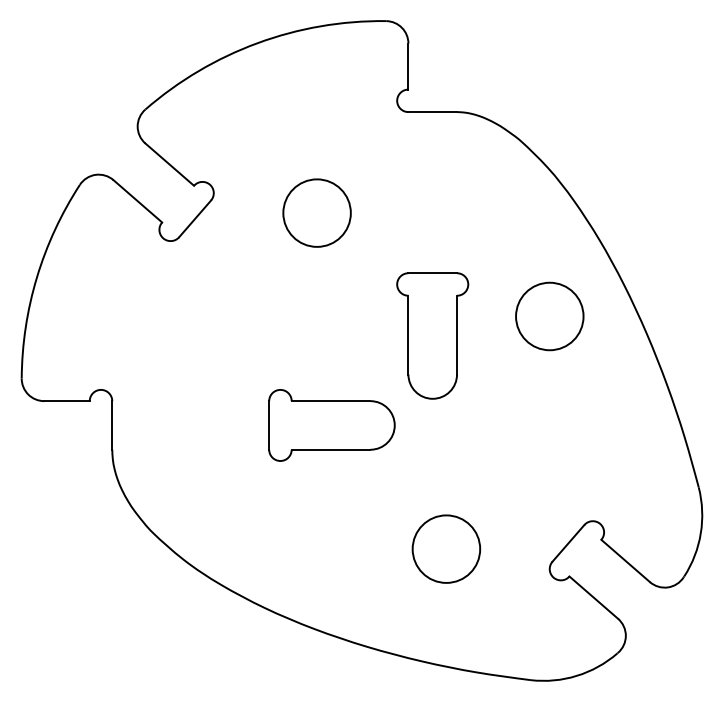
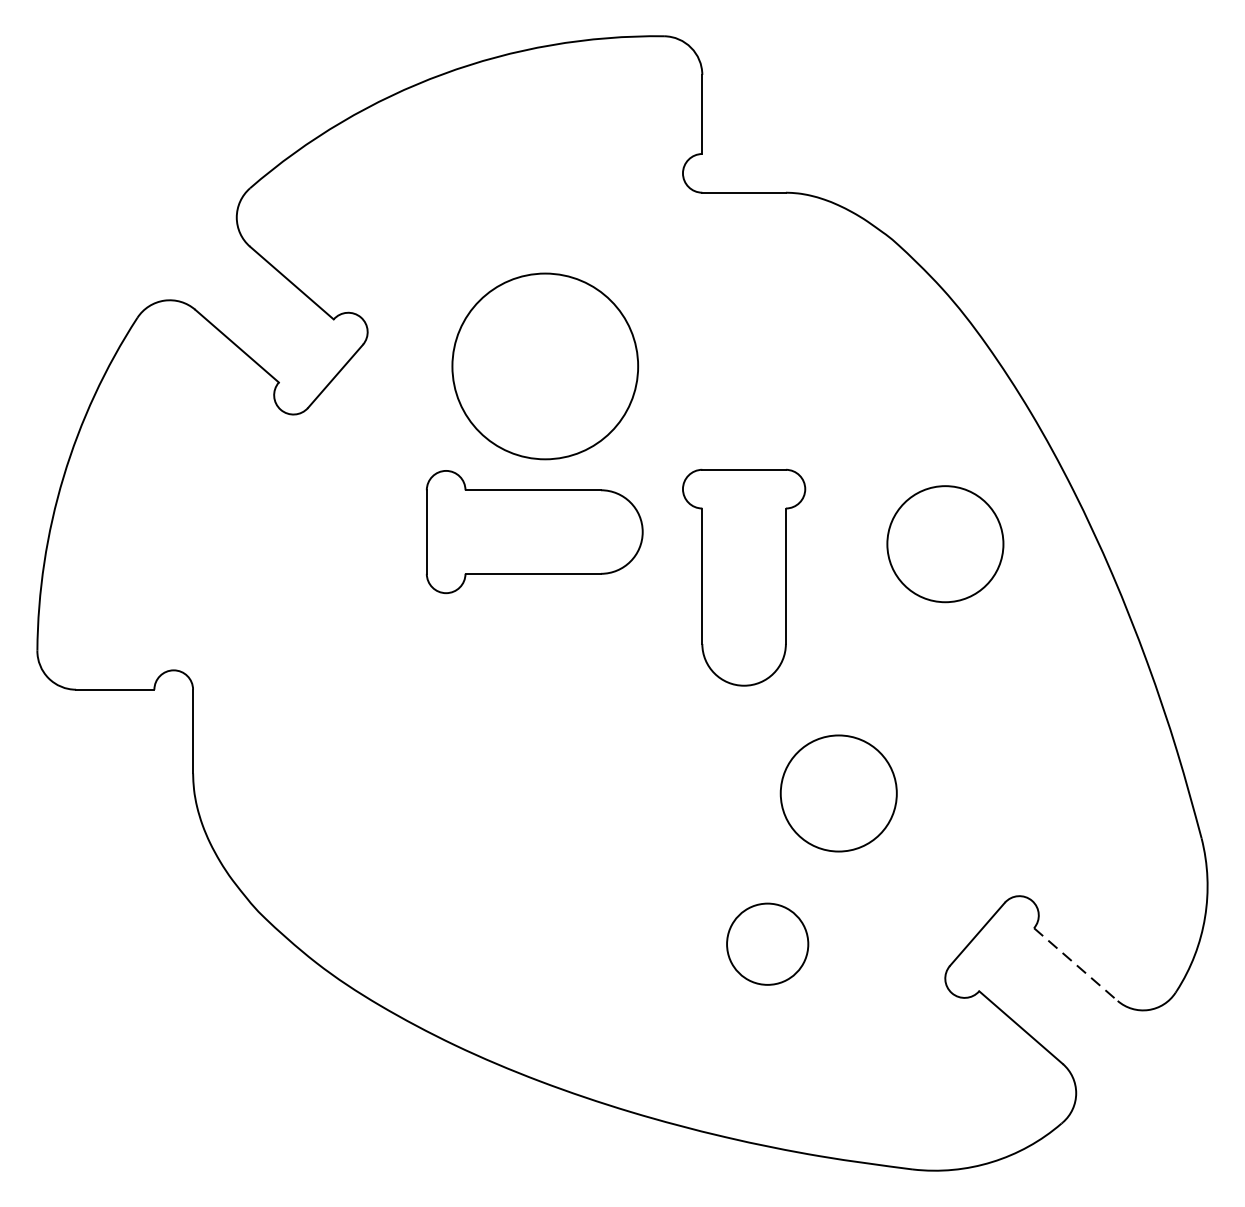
circle: (316, 212) -> (544, 365), size x1.6
part: (331, 425) -> (533, 532), moved
circle: (487, 461) -> (838, 793), added
circle: (446, 548) -> (767, 943), size x0.7
line: (626, 561) -> (1077, 965), solid -> dashed

